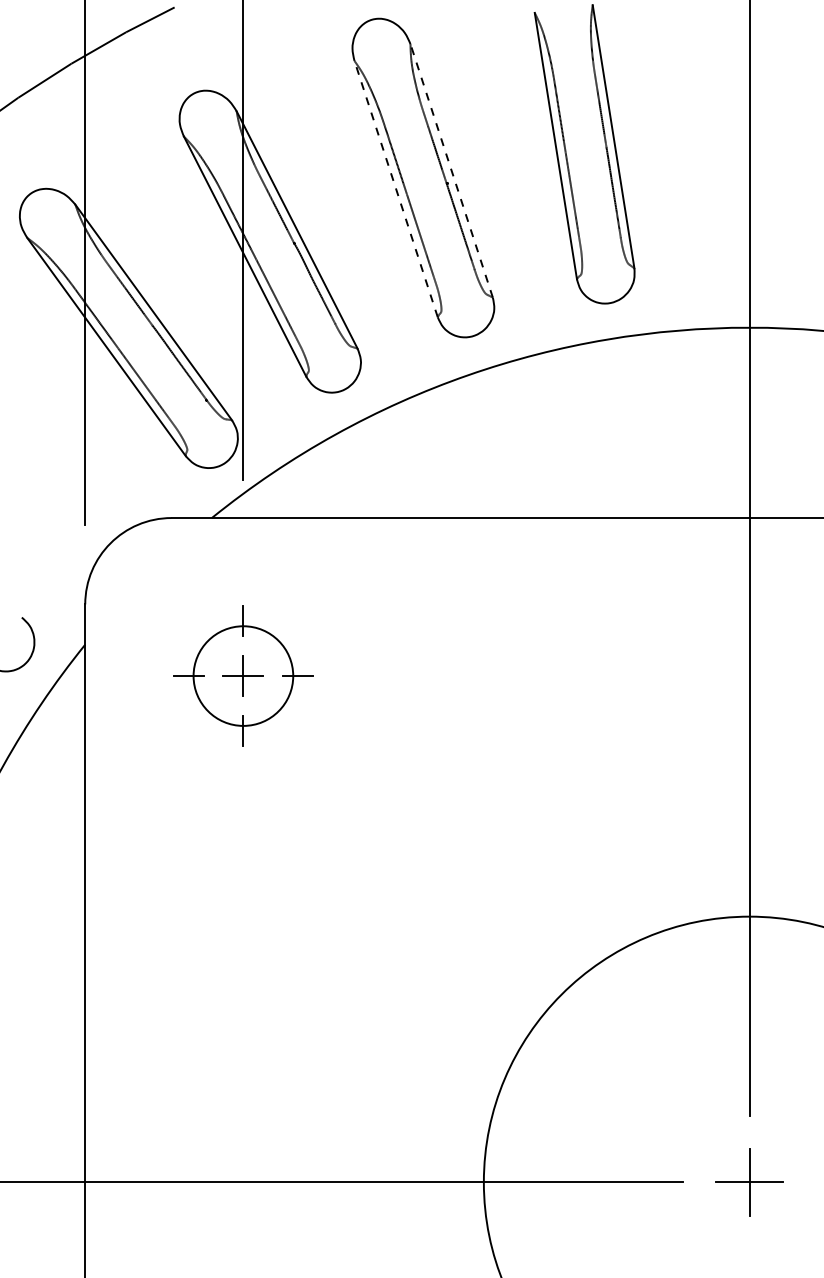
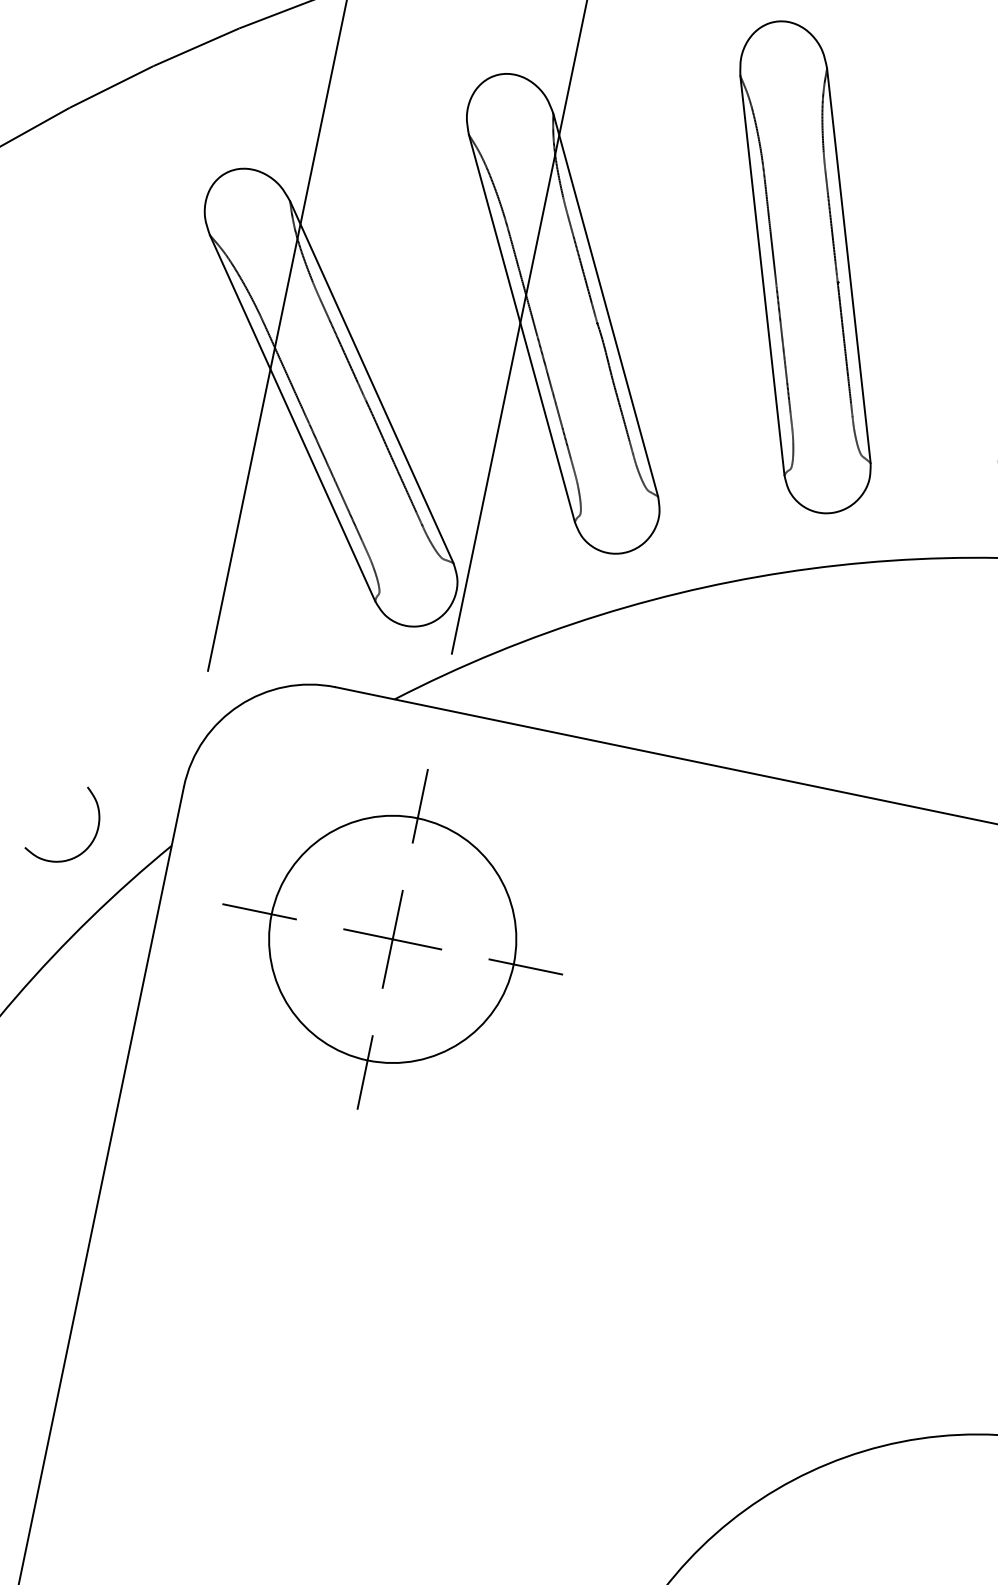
line: (451, 170) -> (848, 265), dashed -> solid
line: (396, 189) -> (762, 276), dashed -> solid
part: (243, 675) -> (393, 938), size x1.67

